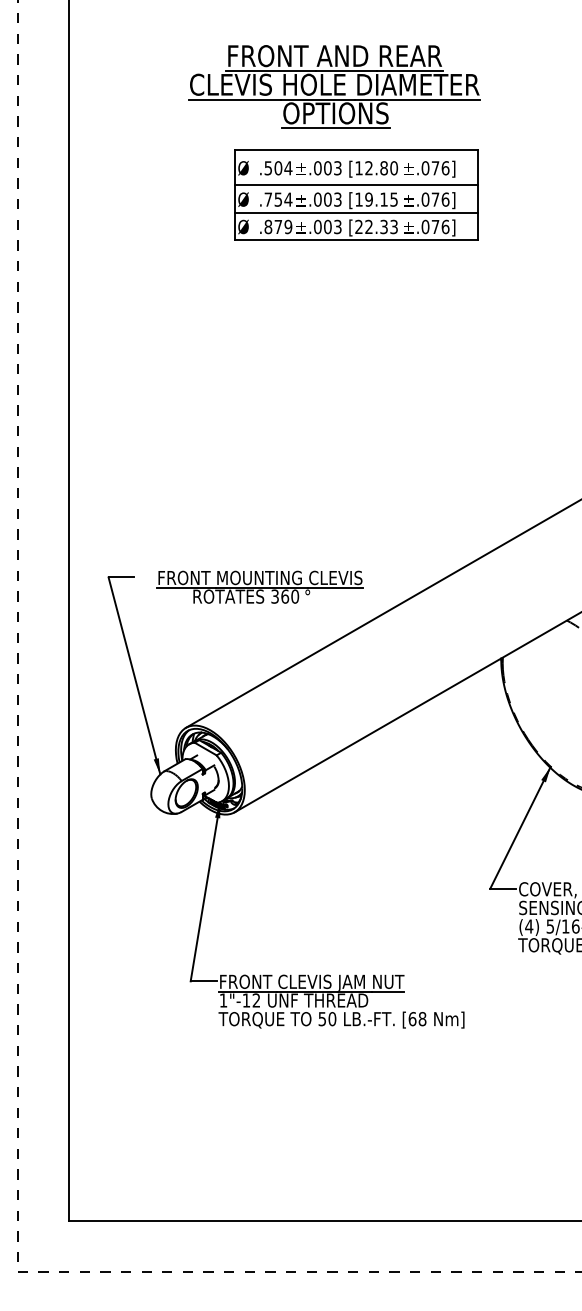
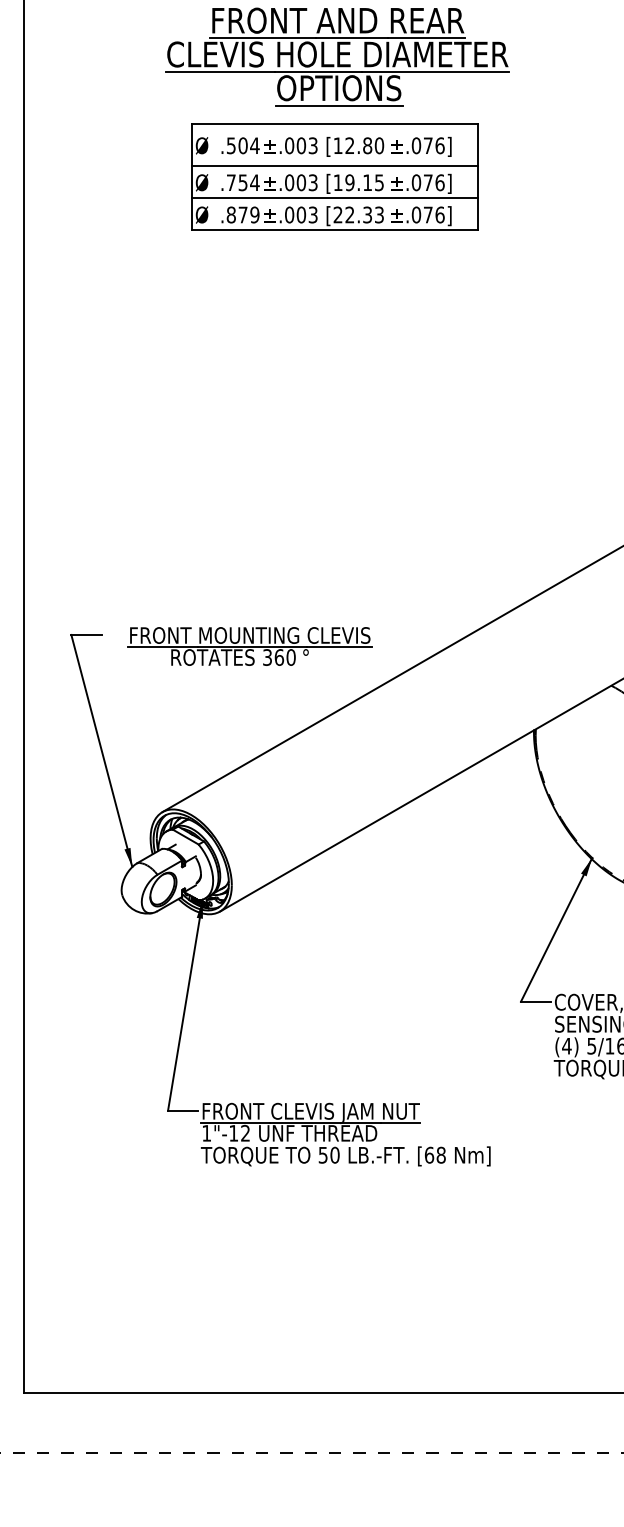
part: (356, 194) -> (335, 176), moved

